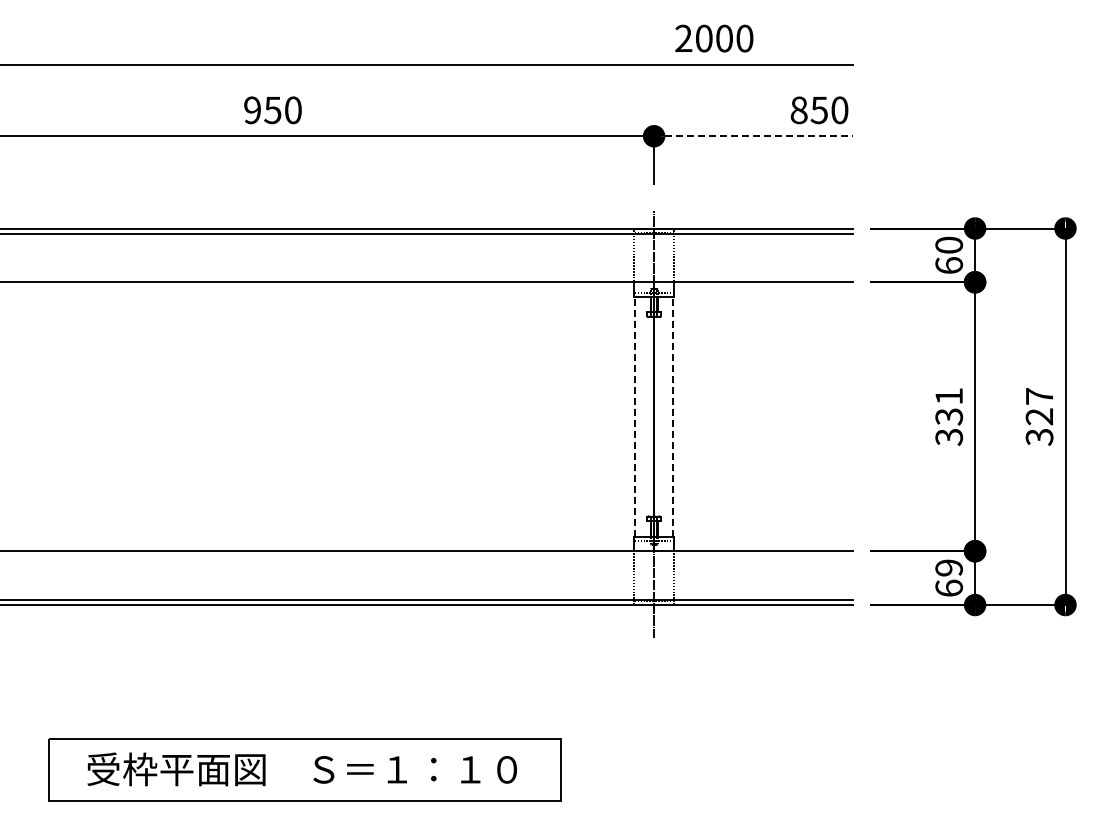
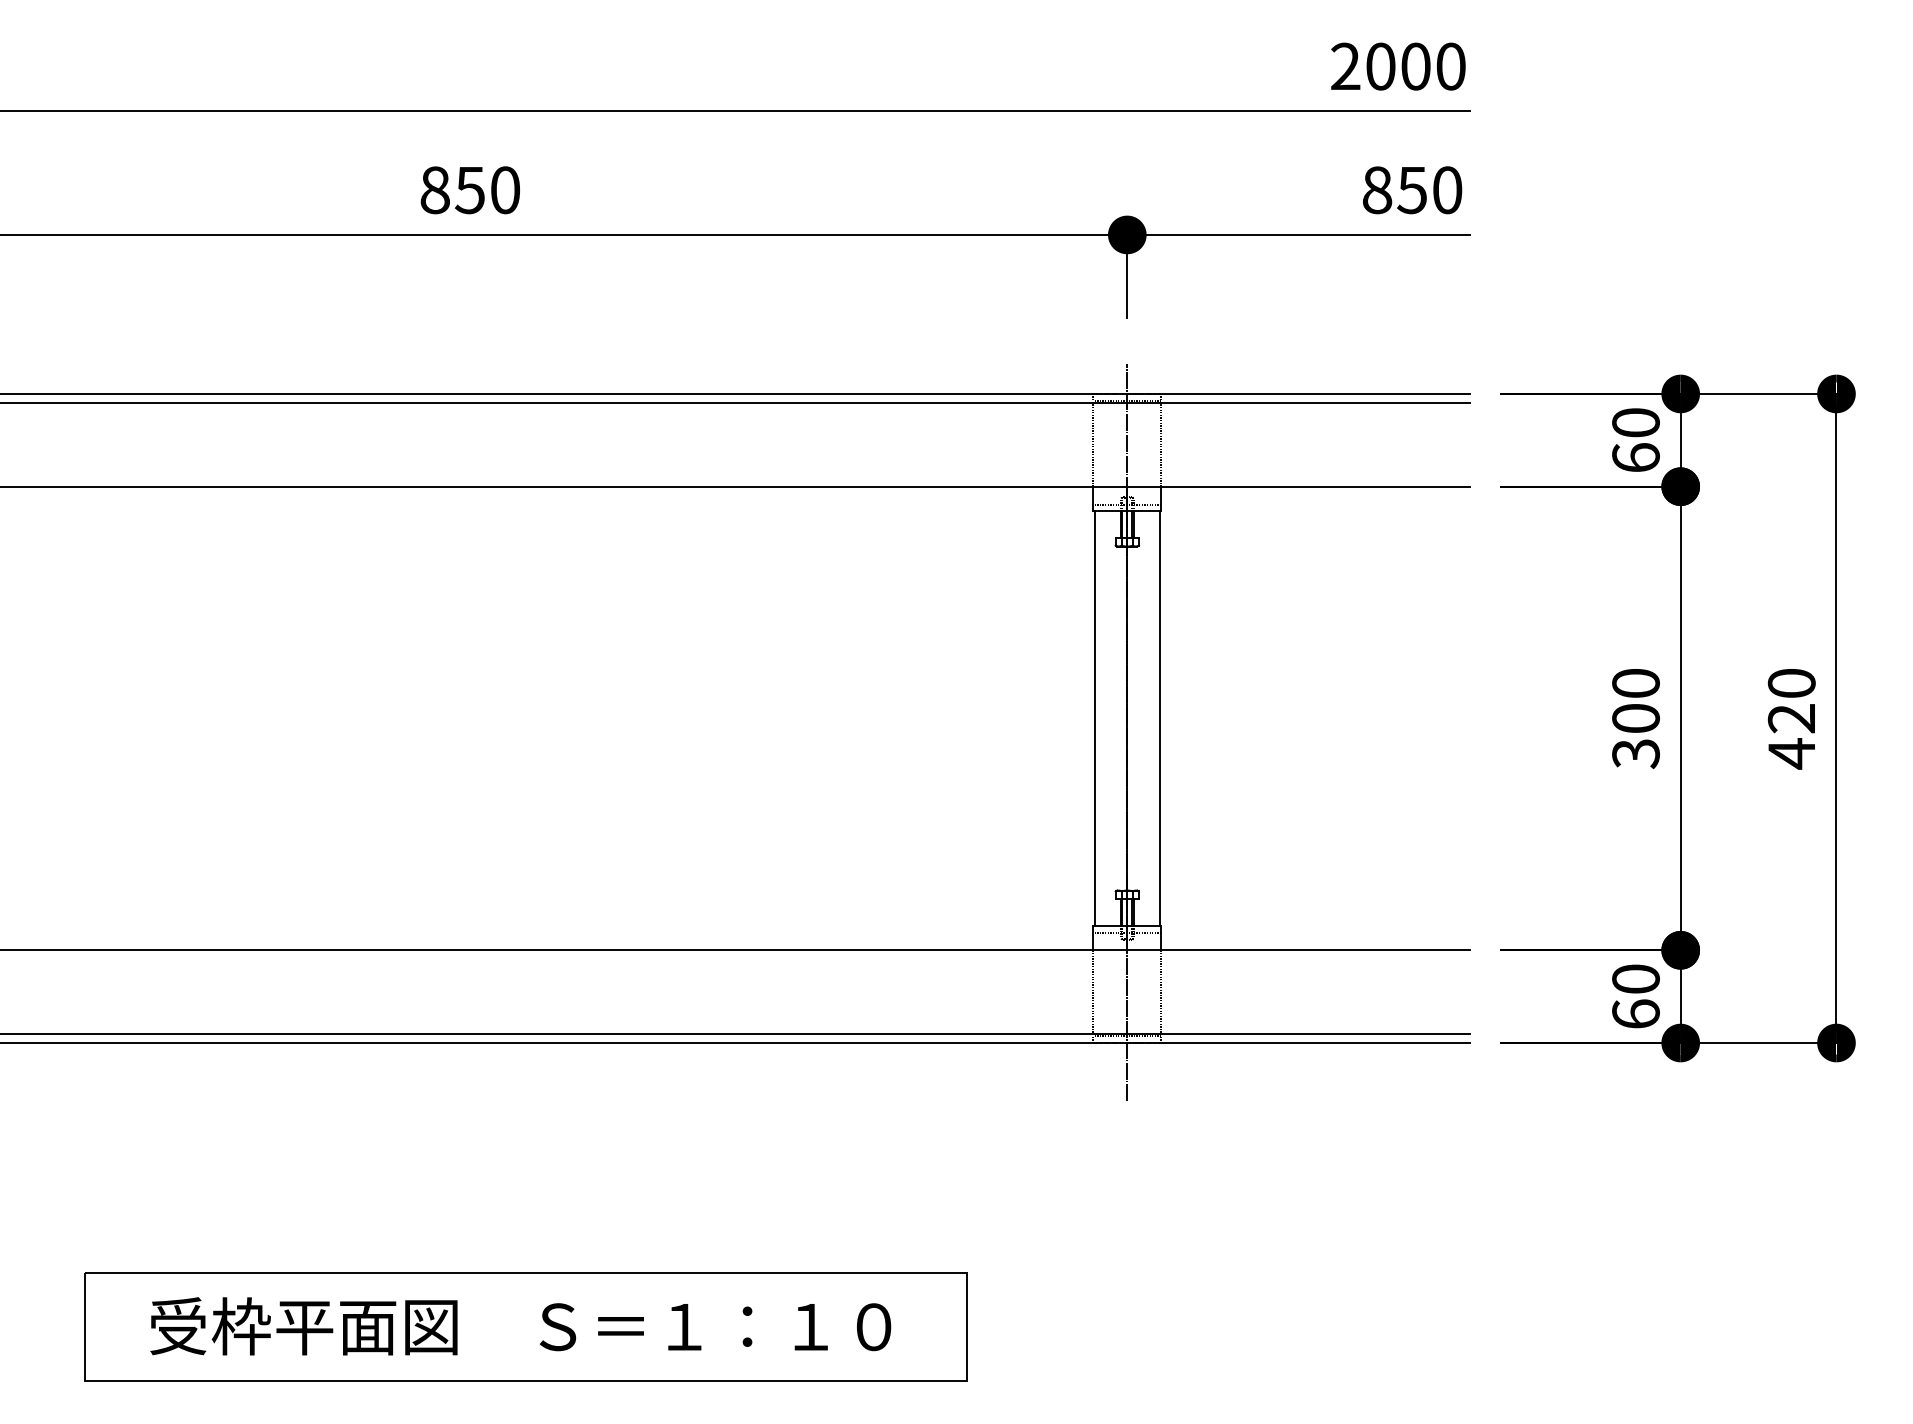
text: (714, 38) -> (1398, 66), moved
text: (252, 110) -> (435, 190), 950 -> 850
line: (753, 136) -> (1298, 235), dashed -> solid
text: (949, 406) -> (1636, 700), 331 -> 300
line: (635, 416) -> (1095, 718), dashed -> solid
line: (673, 416) -> (1160, 718), dashed -> solid
text: (1039, 417) -> (1791, 719), 327 -> 420
text: (949, 567) -> (1636, 978), 69 -> 60

